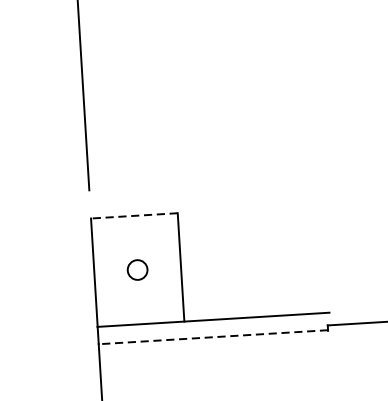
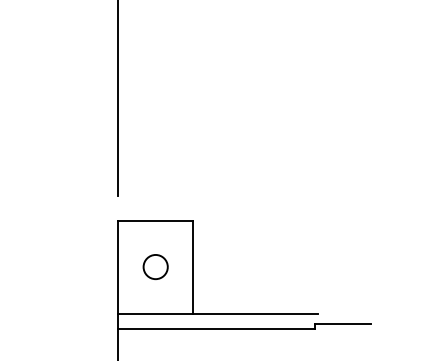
line: (134, 215) -> (155, 220), dashed -> solid
circle: (137, 269) -> (155, 266), size x1.43
line: (212, 337) -> (216, 328), dashed -> solid

